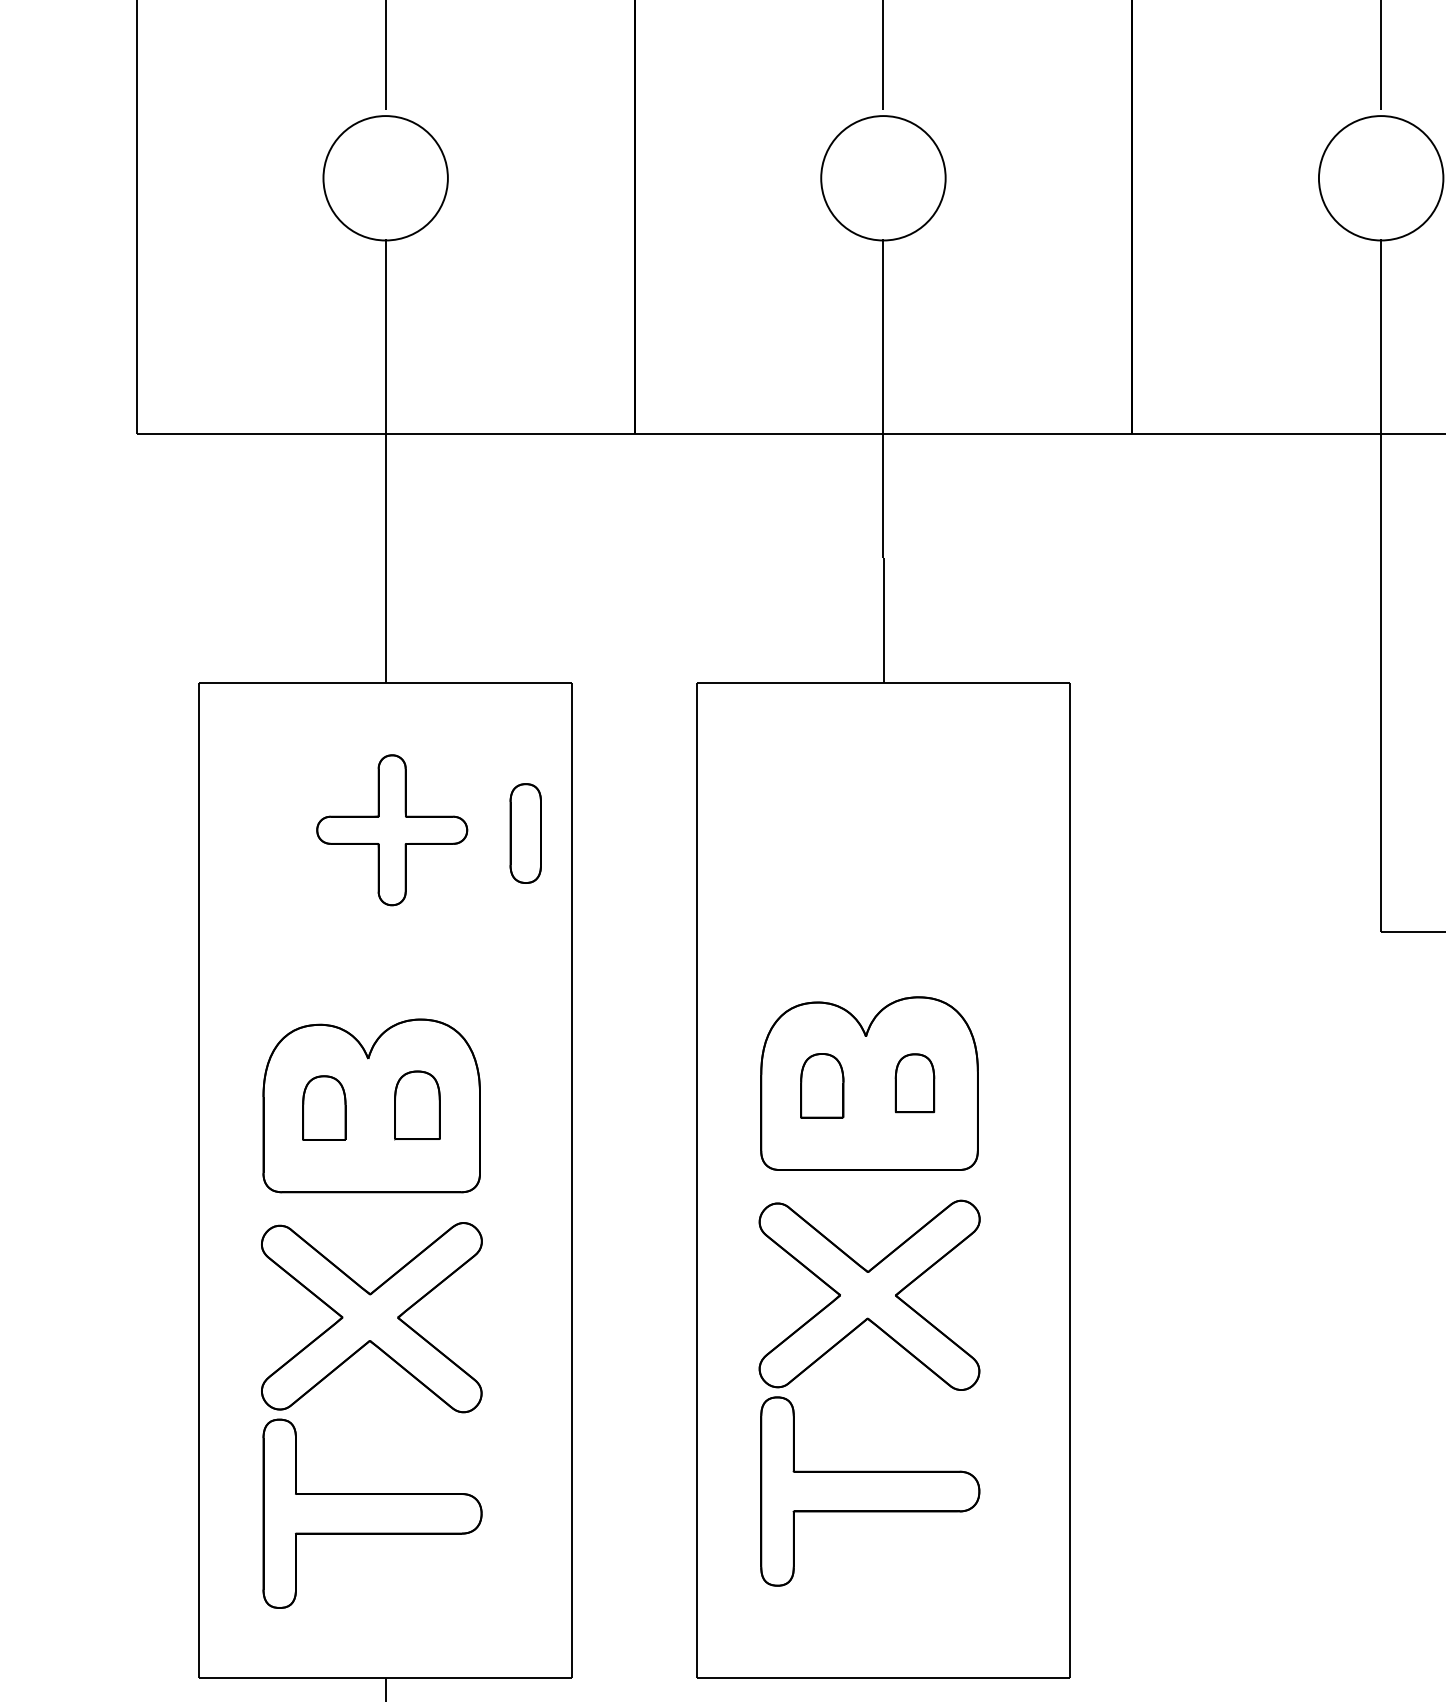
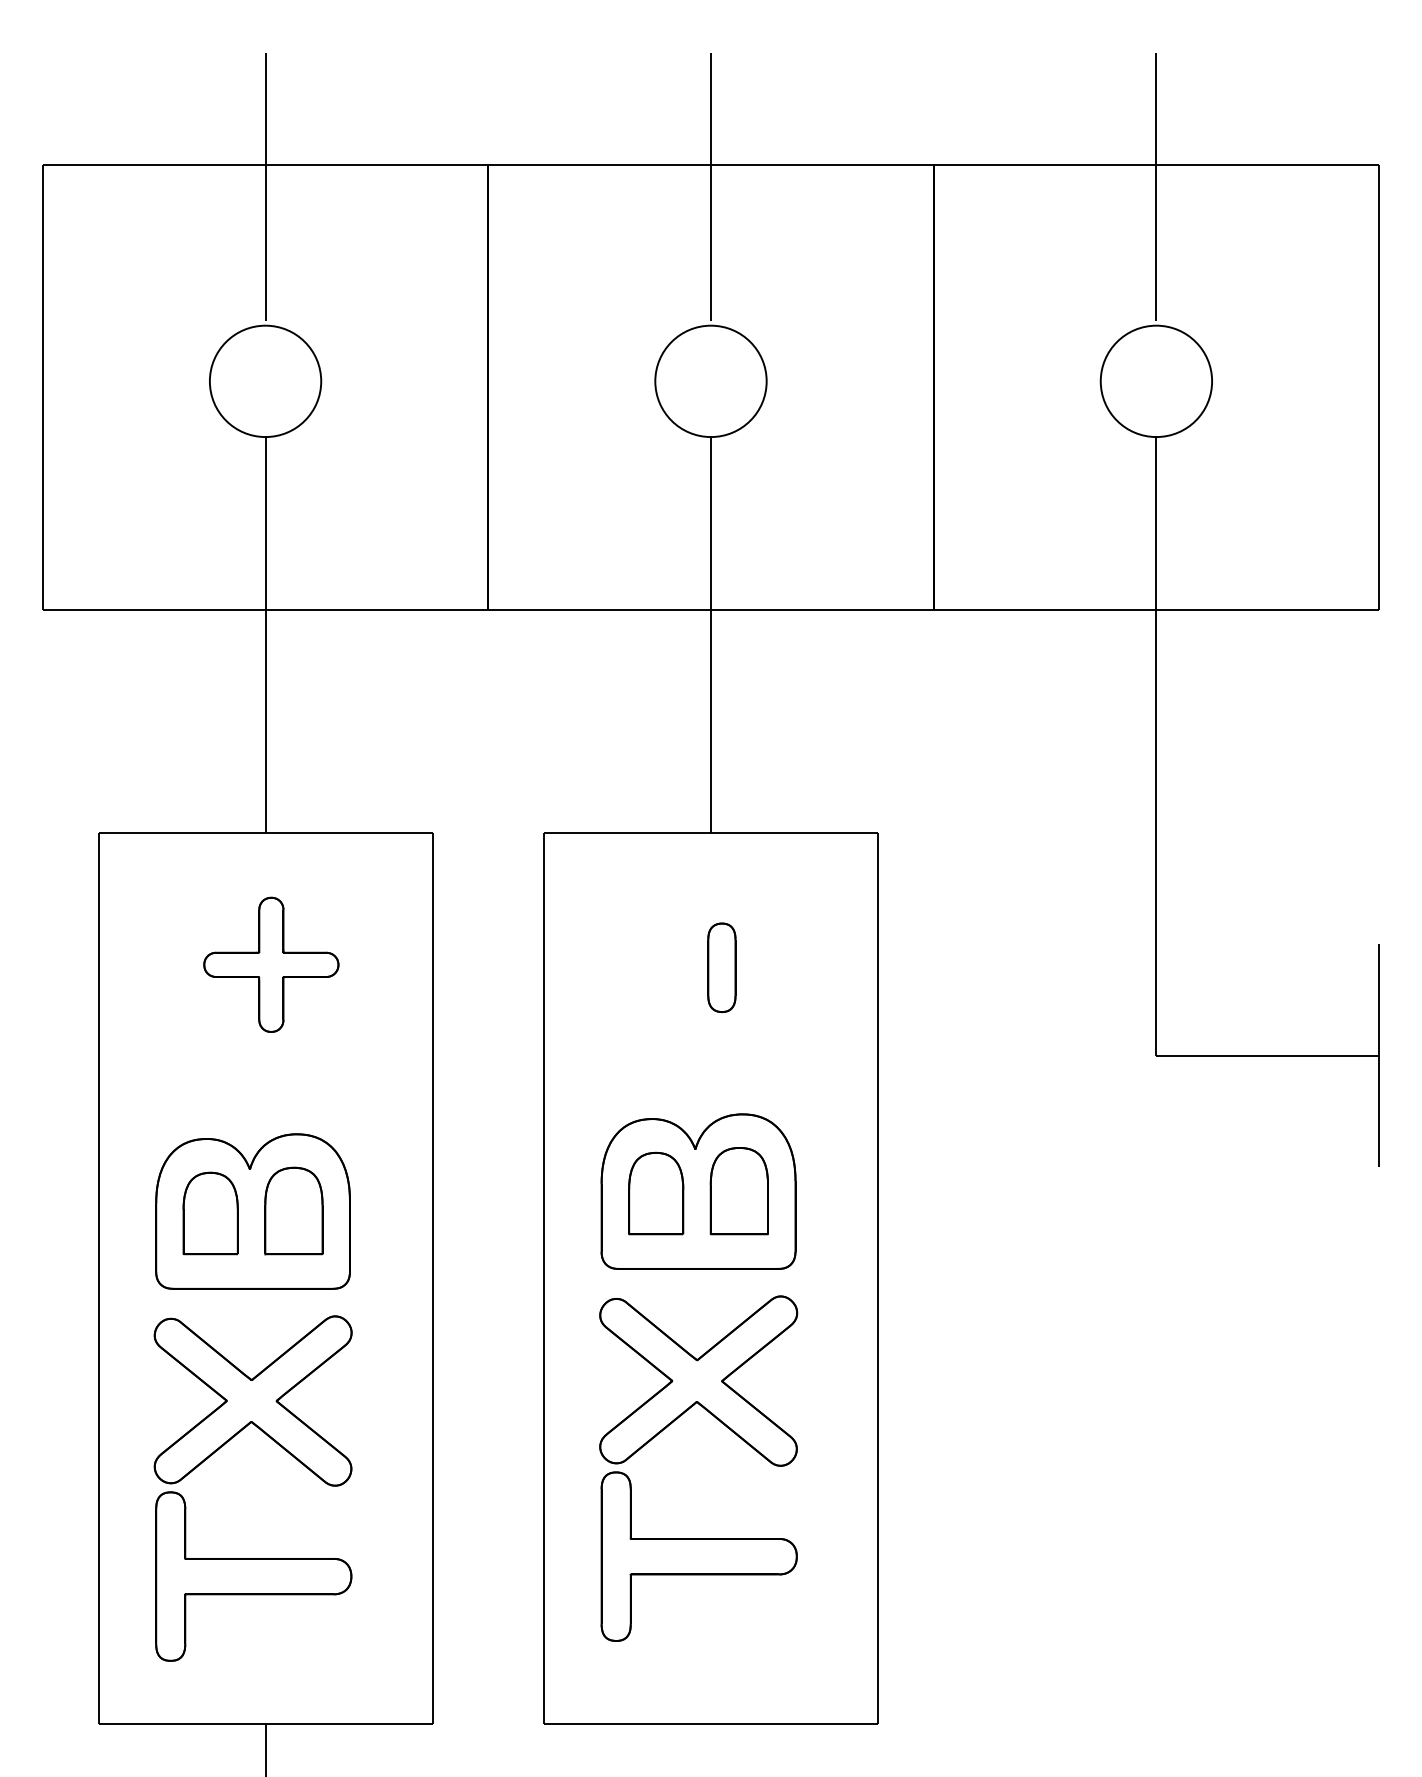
part: (525, 833) -> (721, 967), moved
part: (914, 1083) -> (738, 1191), size x1.67
part: (822, 1085) -> (656, 1193), size x1.43
part: (416, 1104) -> (293, 1210), size x1.43
part: (324, 1108) -> (210, 1213), size x1.43

